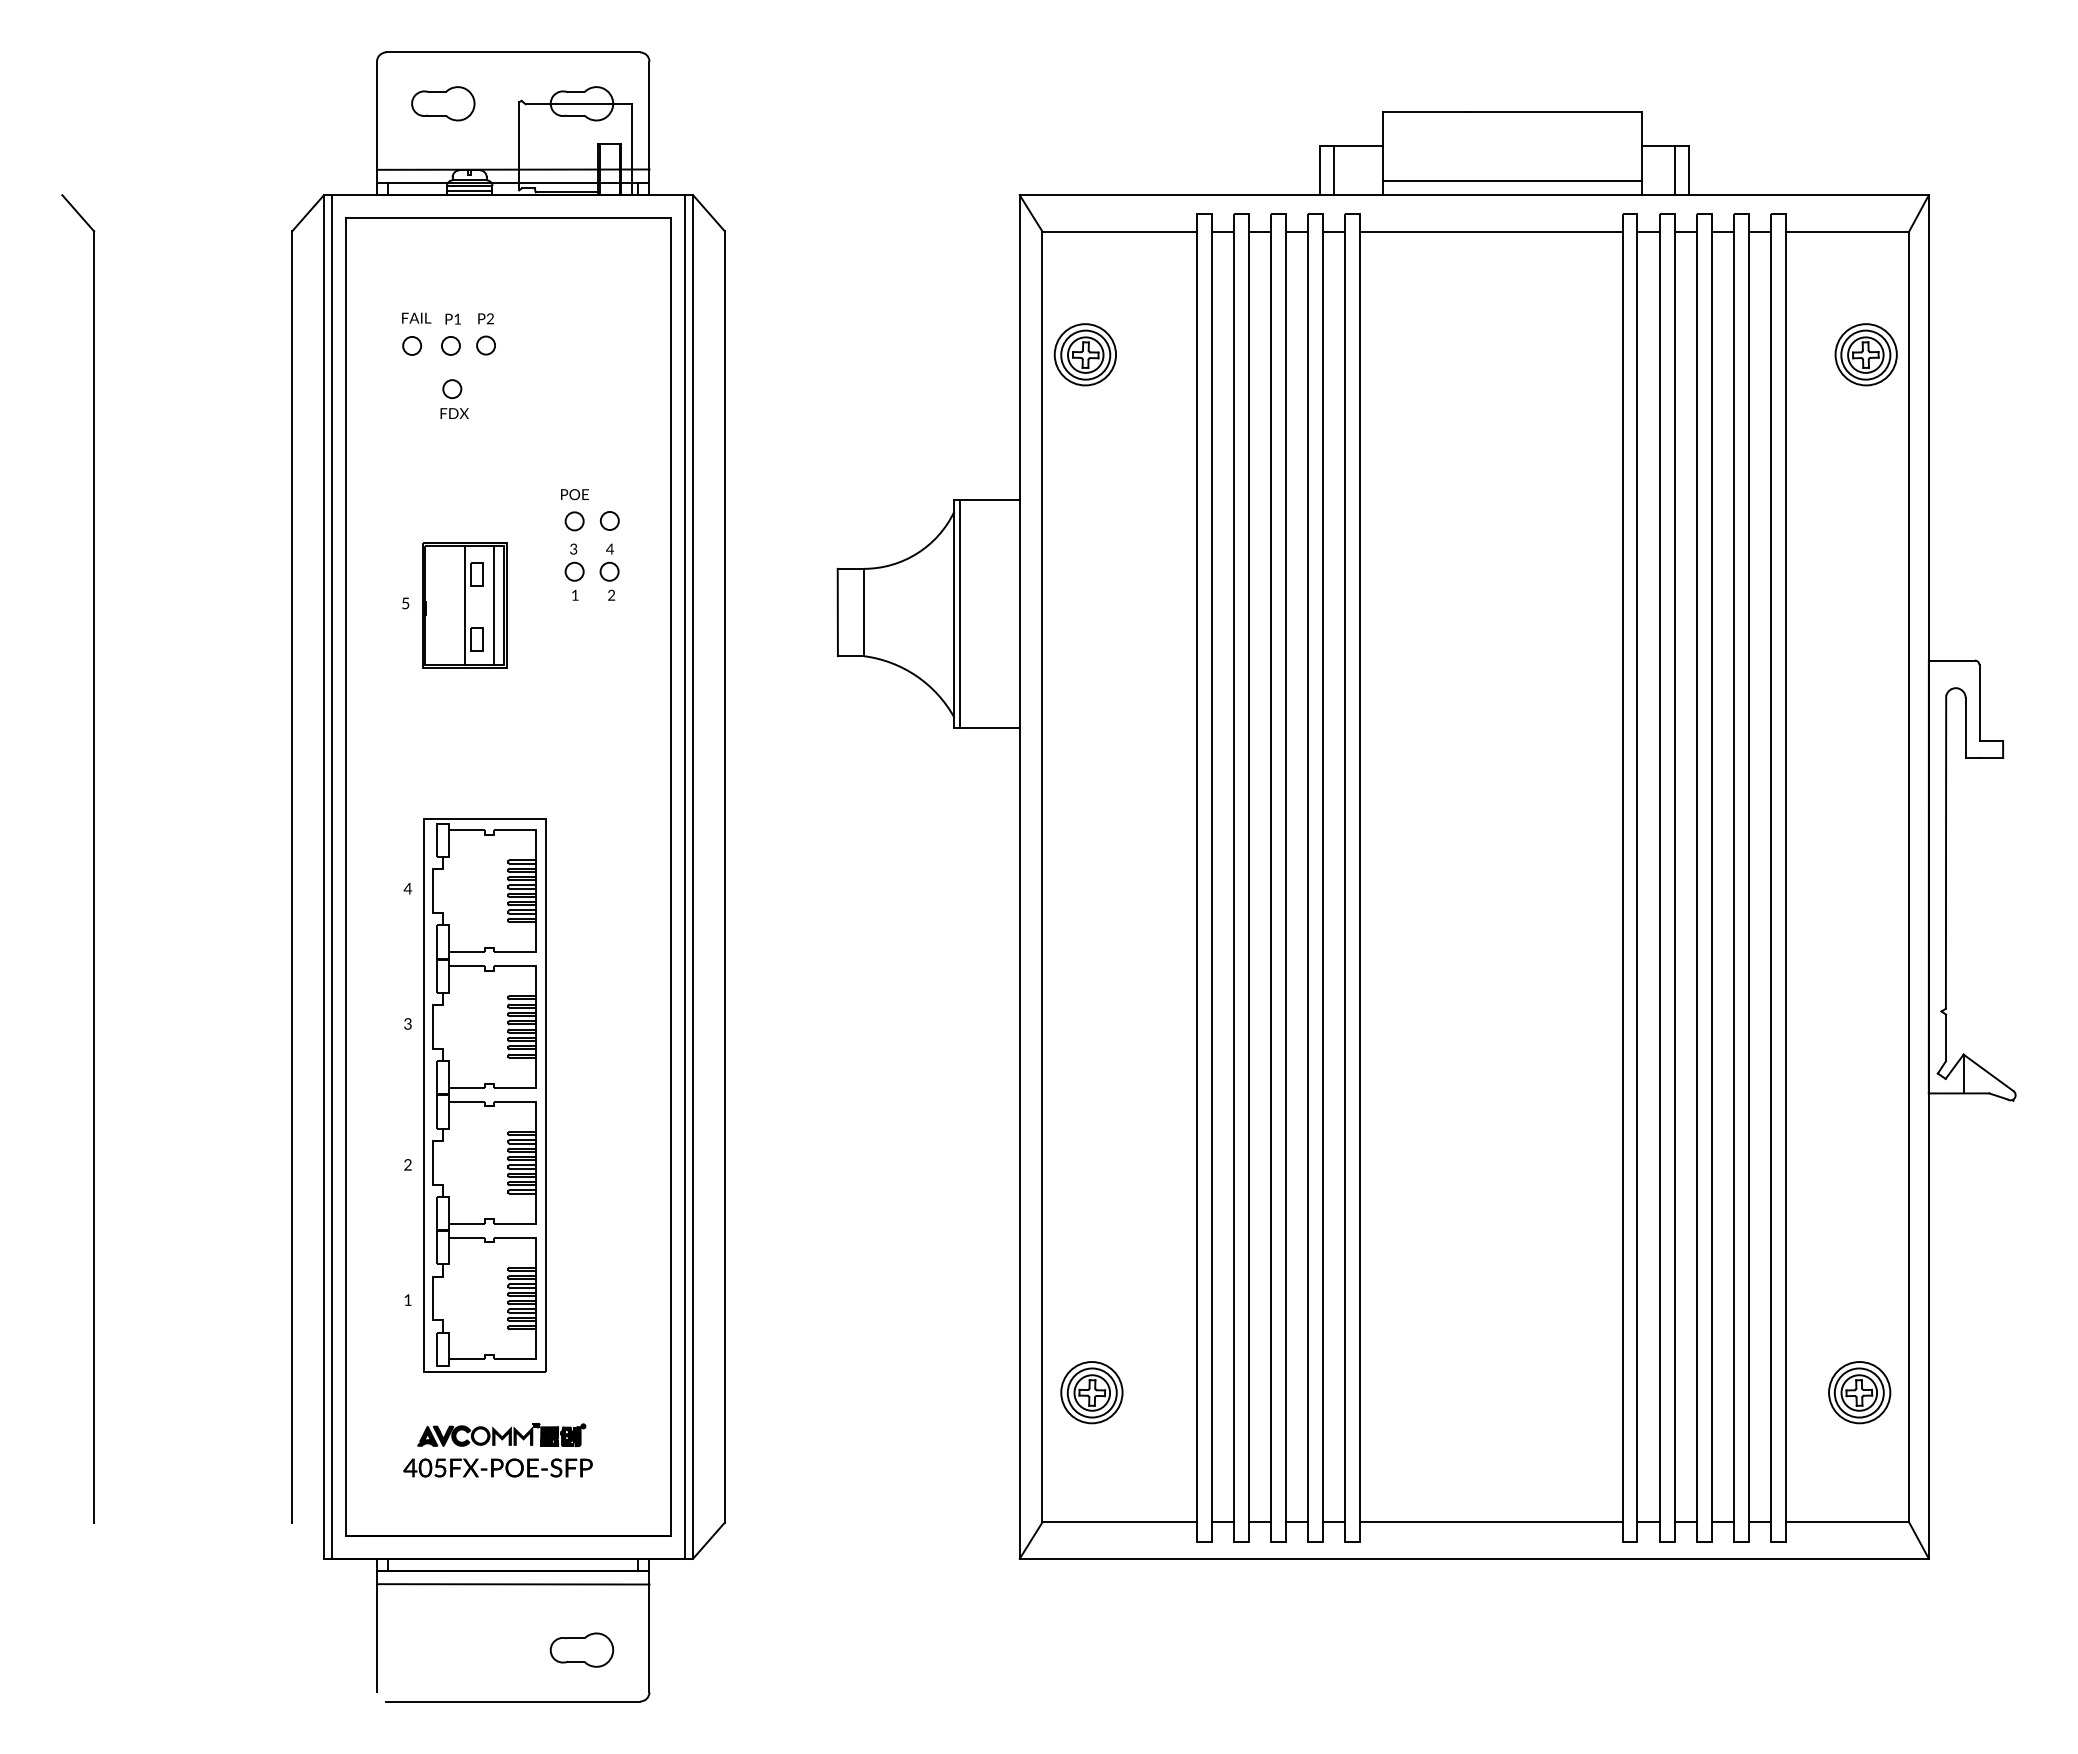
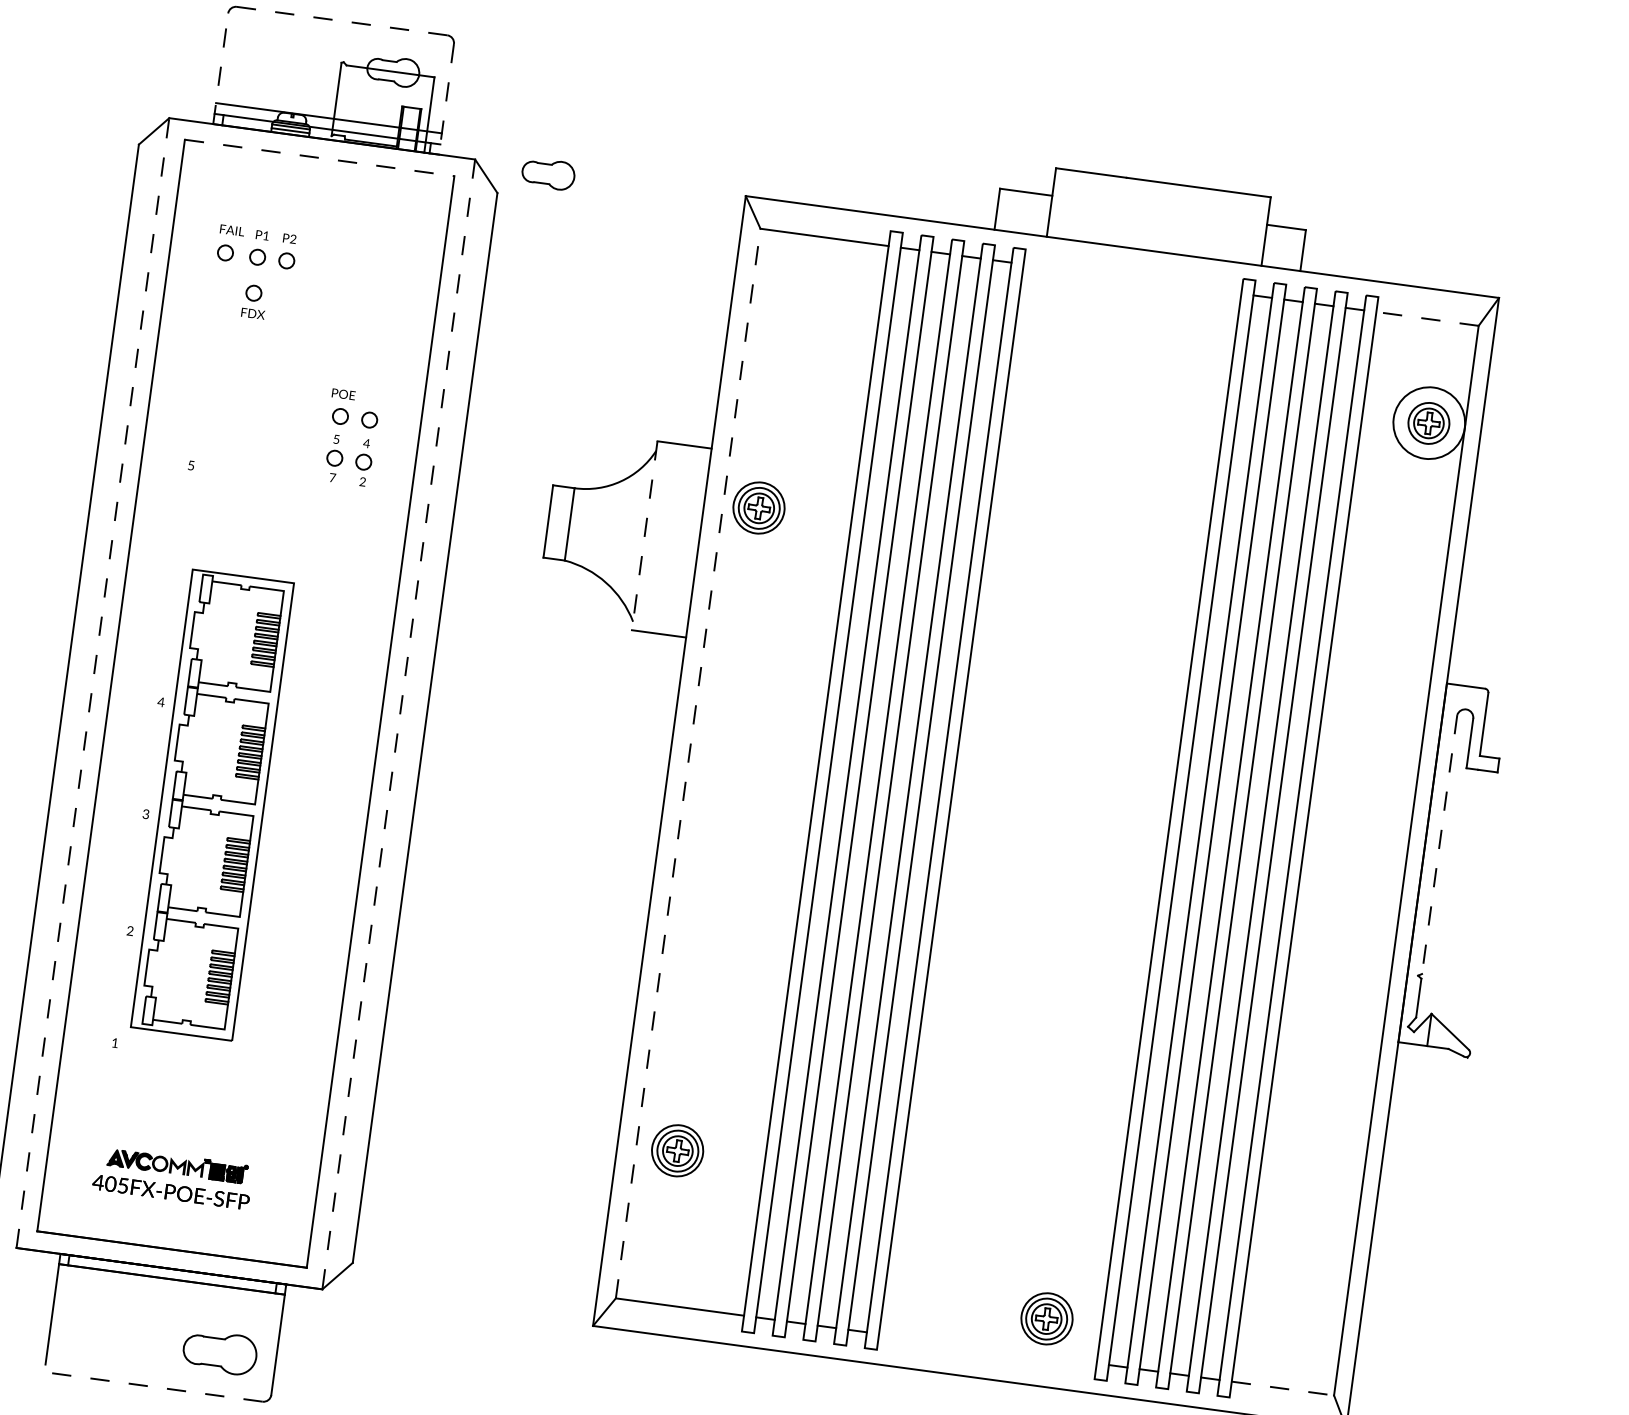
line: (513, 52) -> (342, 21), solid -> dashed
part: (443, 103) -> (548, 173), moved
line: (377, 128) -> (221, 68), solid -> dashed
line: (649, 128) -> (446, 99), solid -> dashed
line: (1333, 170) -> (1008, 210), removed
line: (1675, 170) -> (1291, 249), removed
line: (1512, 181) -> (1155, 239), removed
line: (508, 218) -> (319, 158), solid -> dashed
line: (1491, 231) -> (1132, 279), removed
line: (1847, 231) -> (1427, 318), solid -> dashed
part: (1084, 354) -> (758, 507), moved
circle: (1865, 354) -> (1428, 422), size x1.4
text: (573, 548) -> (336, 438), 3 -> 5
text: (574, 594) -> (332, 477), 1 -> 7
part: (464, 605) -> (239, 473), removed
line: (960, 613) -> (649, 536), removed
line: (954, 614) -> (644, 536), solid -> dashed
line: (1946, 853) -> (1439, 845), solid -> dashed
line: (332, 876) -> (100, 683), removed
line: (685, 876) -> (392, 723), removed
line: (1042, 876) -> (688, 763), solid -> dashed
line: (323, 877) -> (92, 683), solid -> dashed
line: (693, 877) -> (399, 724), solid -> dashed
part: (484, 1095) -> (211, 805), moved
part: (1091, 1392) -> (677, 1150), moved
part: (1859, 1392) -> (1046, 1318), moved
line: (1491, 1522) -> (987, 1348), removed
line: (1847, 1522) -> (1282, 1388), solid -> dashed
line: (513, 1584) -> (170, 1290), removed
part: (581, 1649) -> (219, 1352), size x1.4
line: (513, 1701) -> (157, 1387), solid -> dashed

